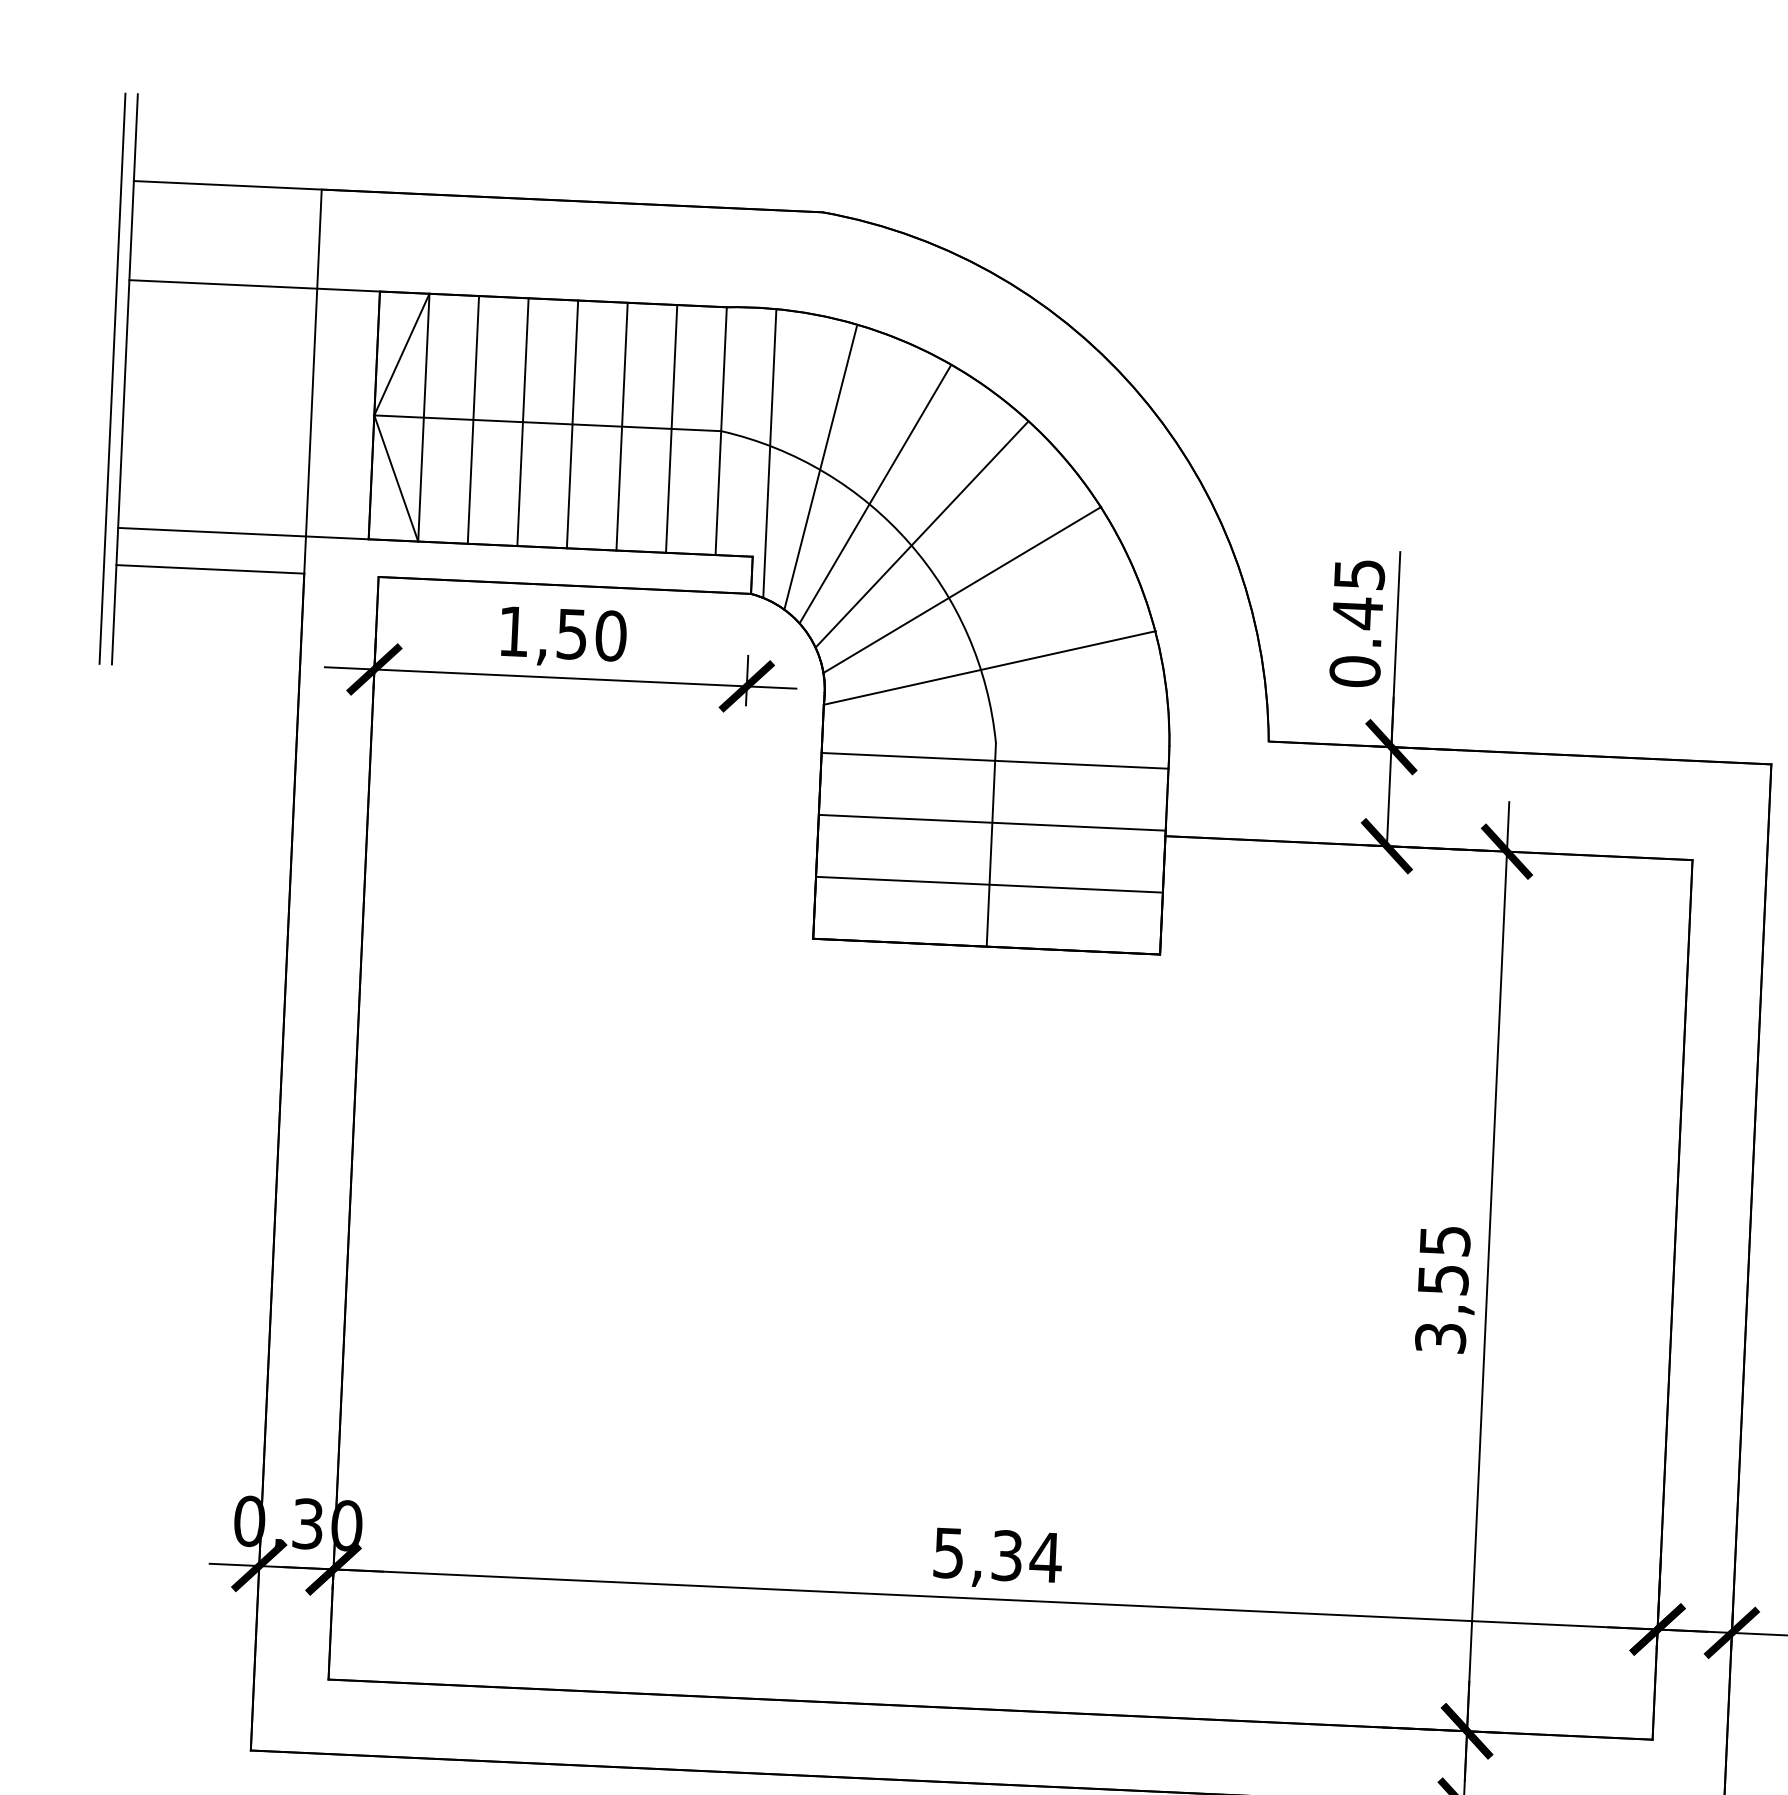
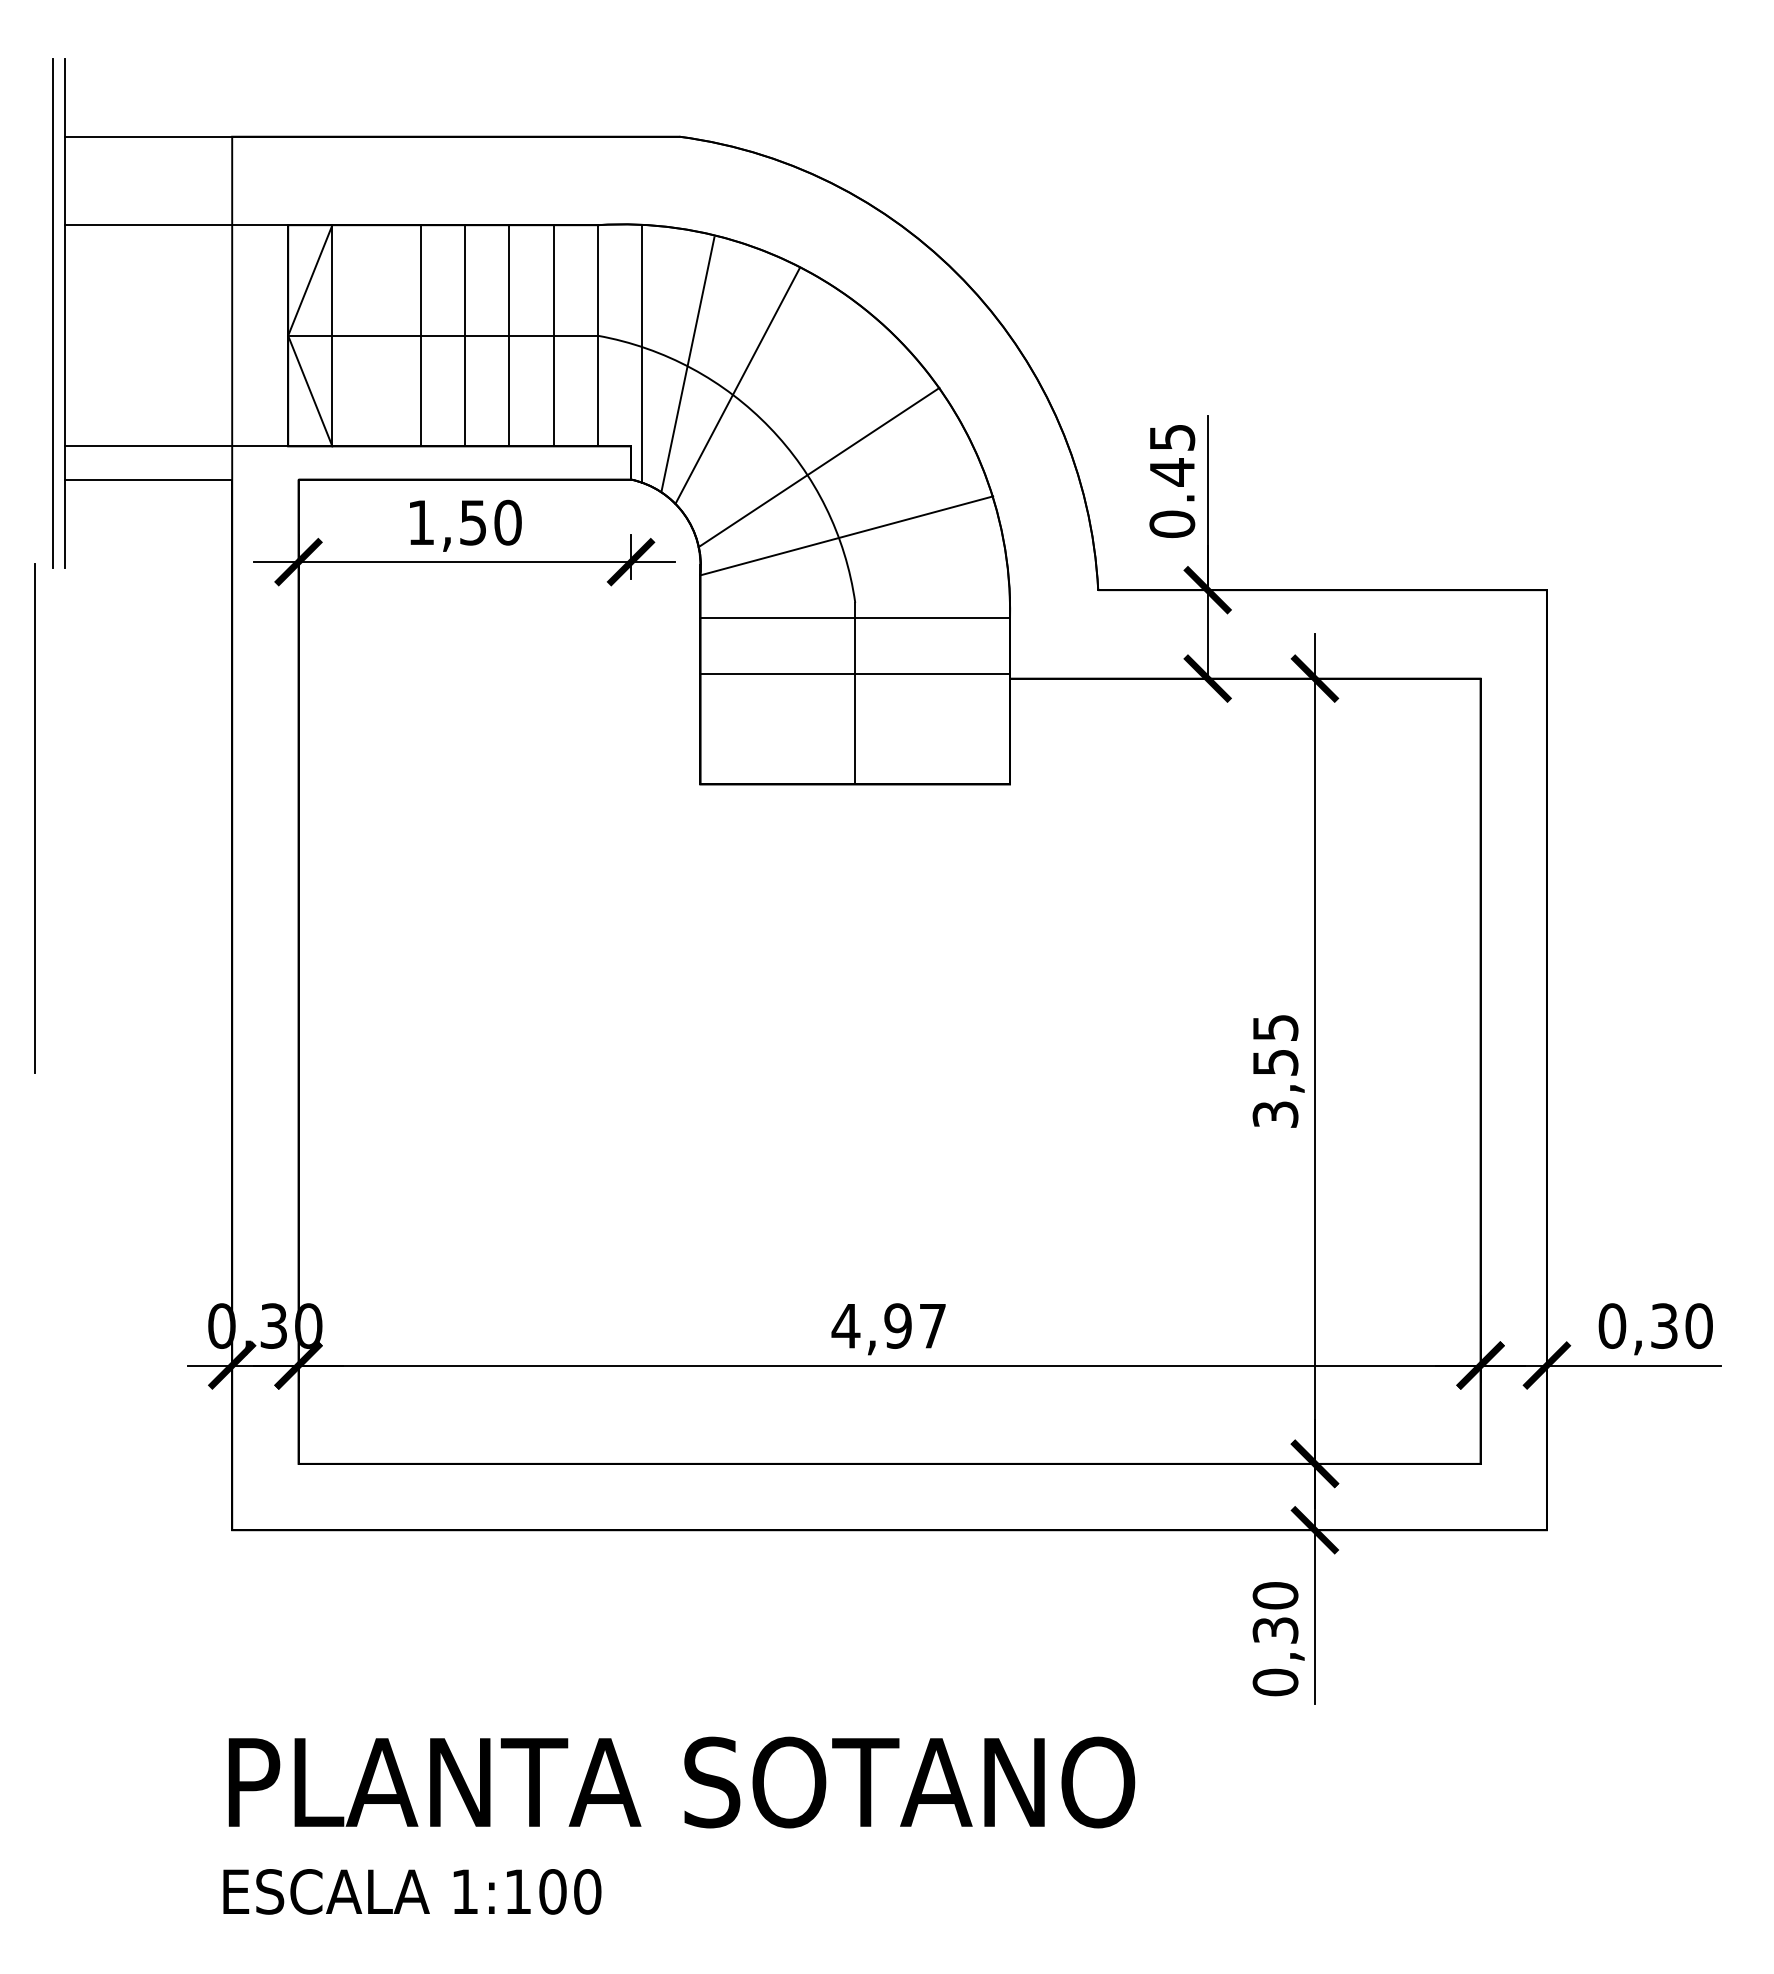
line: (473, 419) -> (376, 335), removed
line: (921, 534) -> (780, 419), removed
line: (989, 885) -> (855, 729), removed
line: (65, 943) -> (34, 818), added
text: (997, 1554) -> (889, 1325), 5,34 -> 4,97

